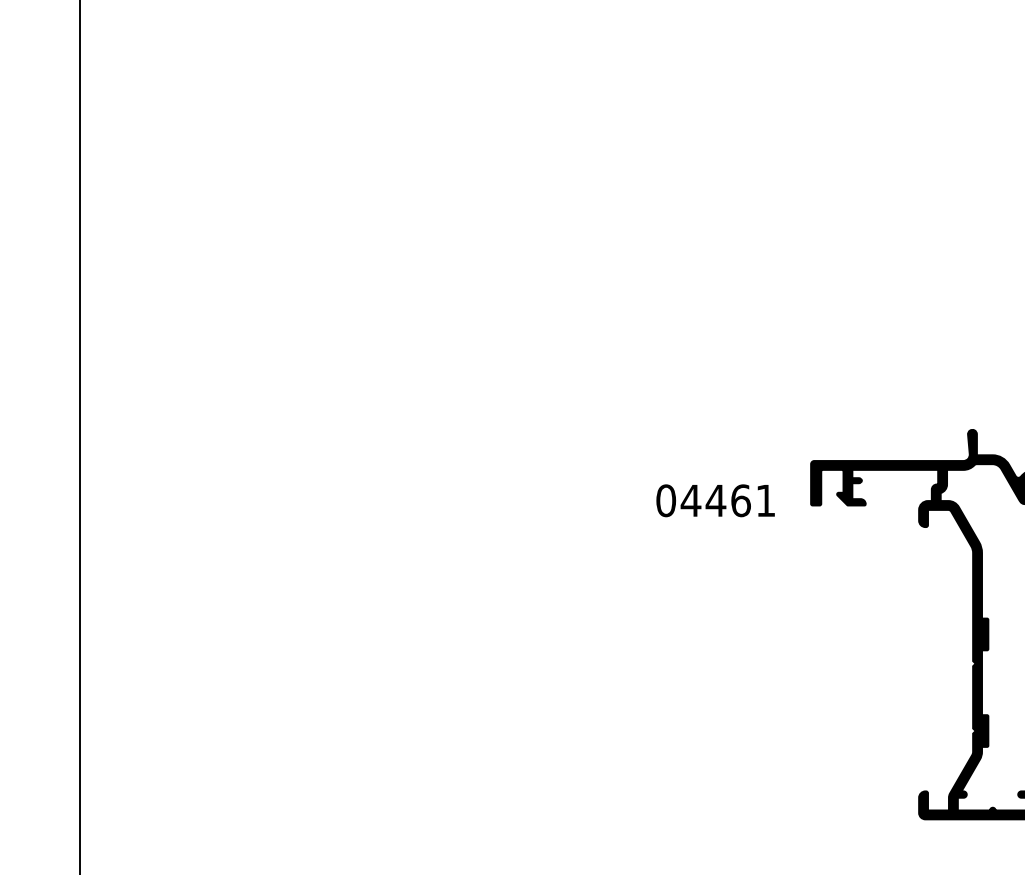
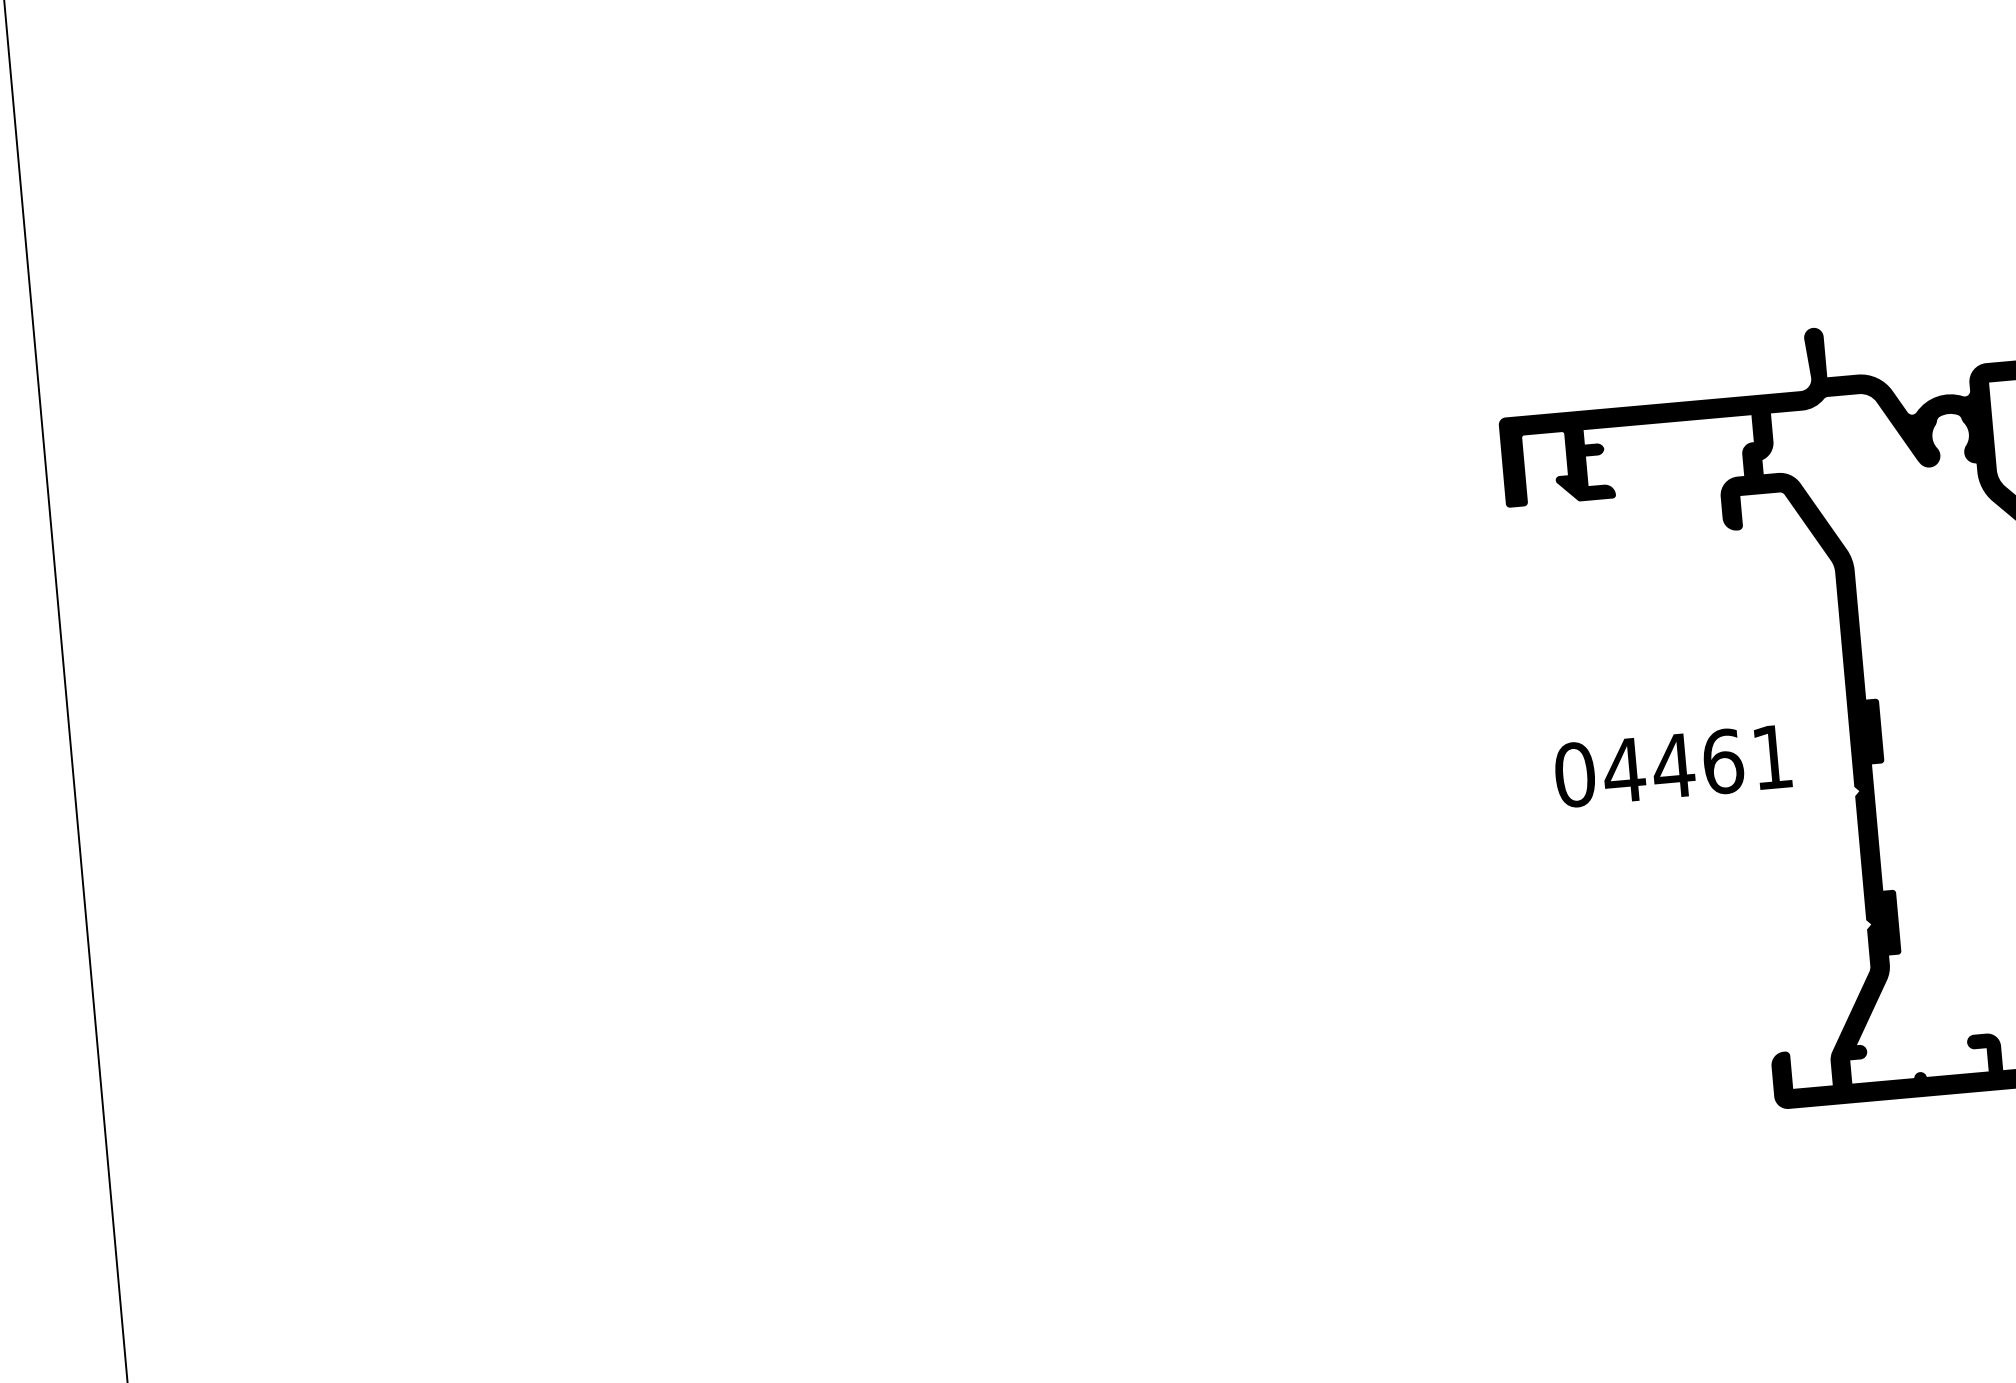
text: (715, 500) -> (1672, 765), moved

